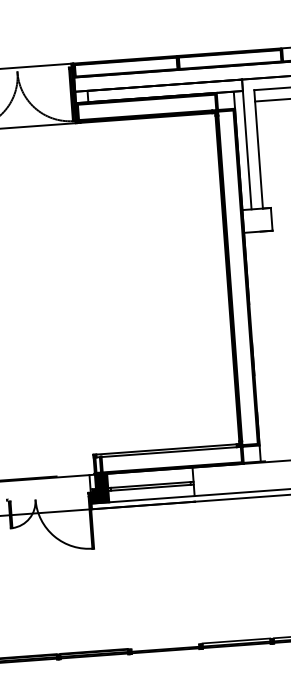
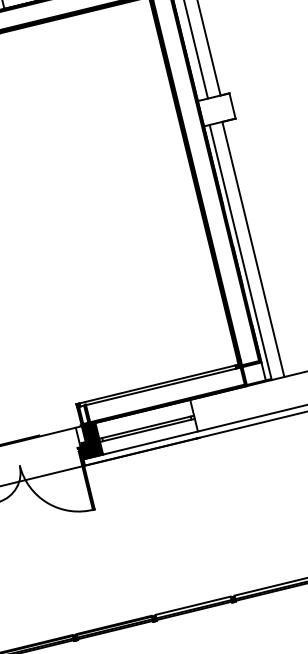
line: (268, 346) -> (252, 249), added
line: (257, 347) -> (240, 252), added
fill: (165, 645) -> (193, 604), added

